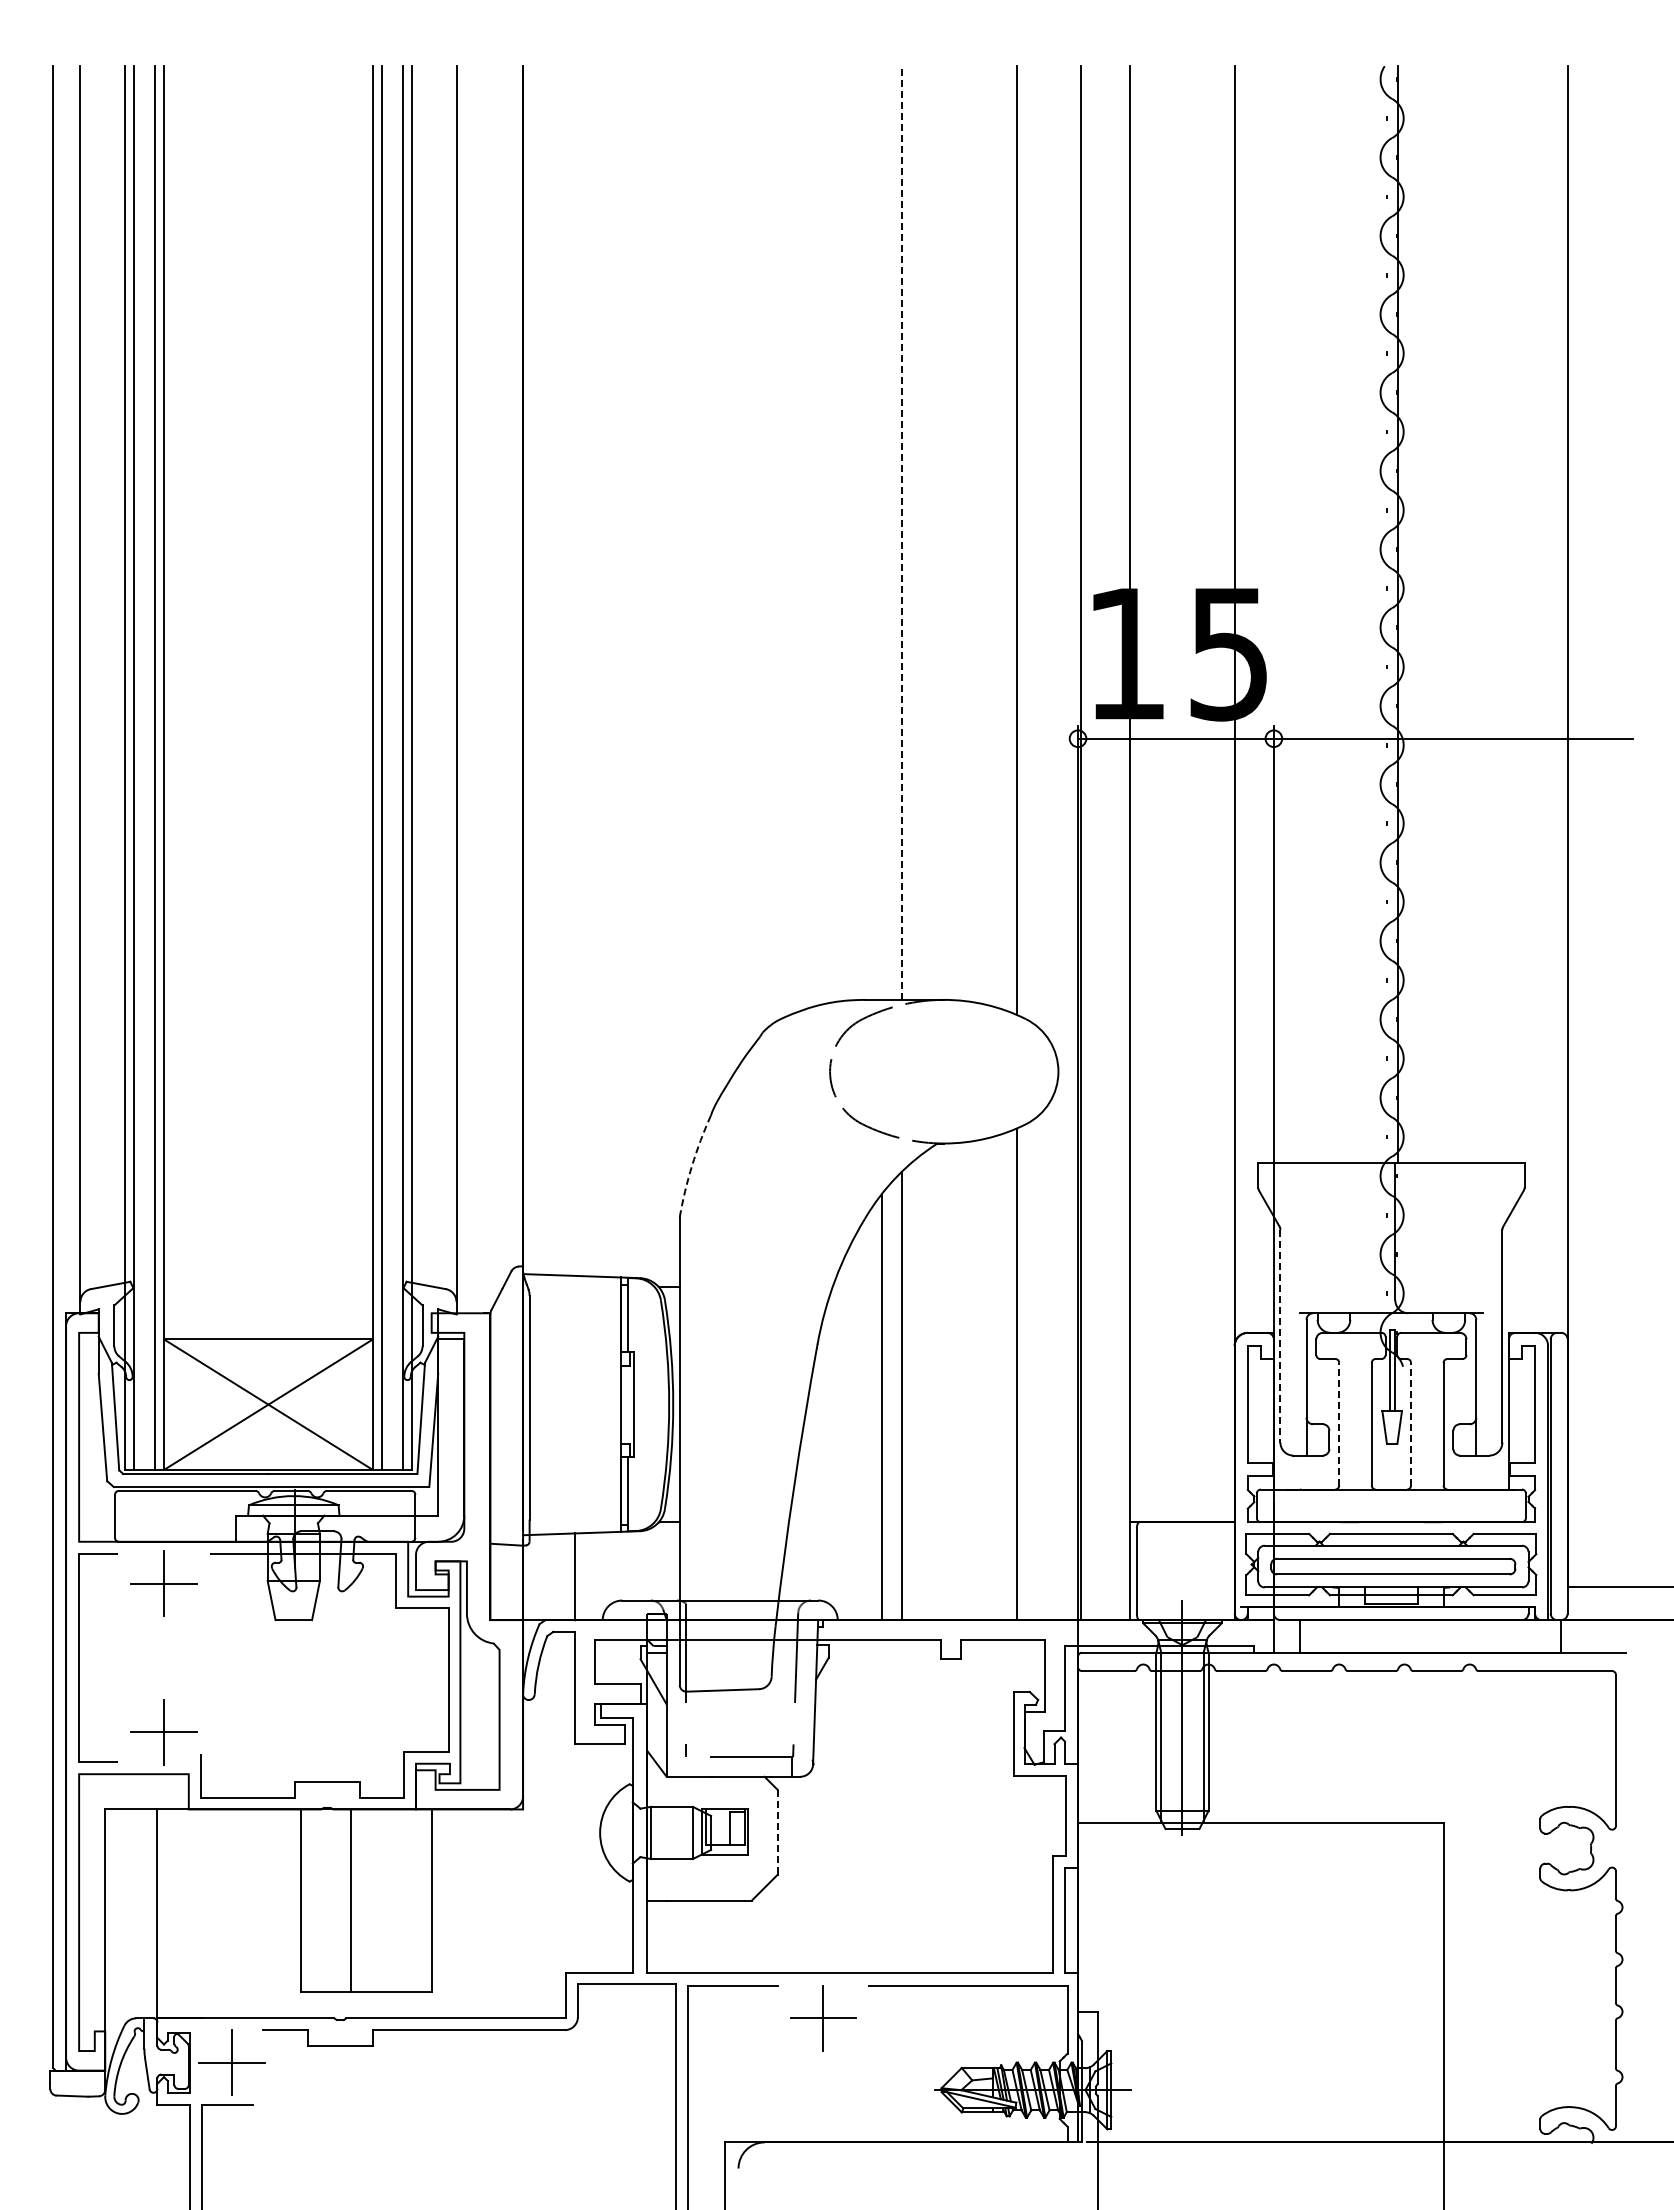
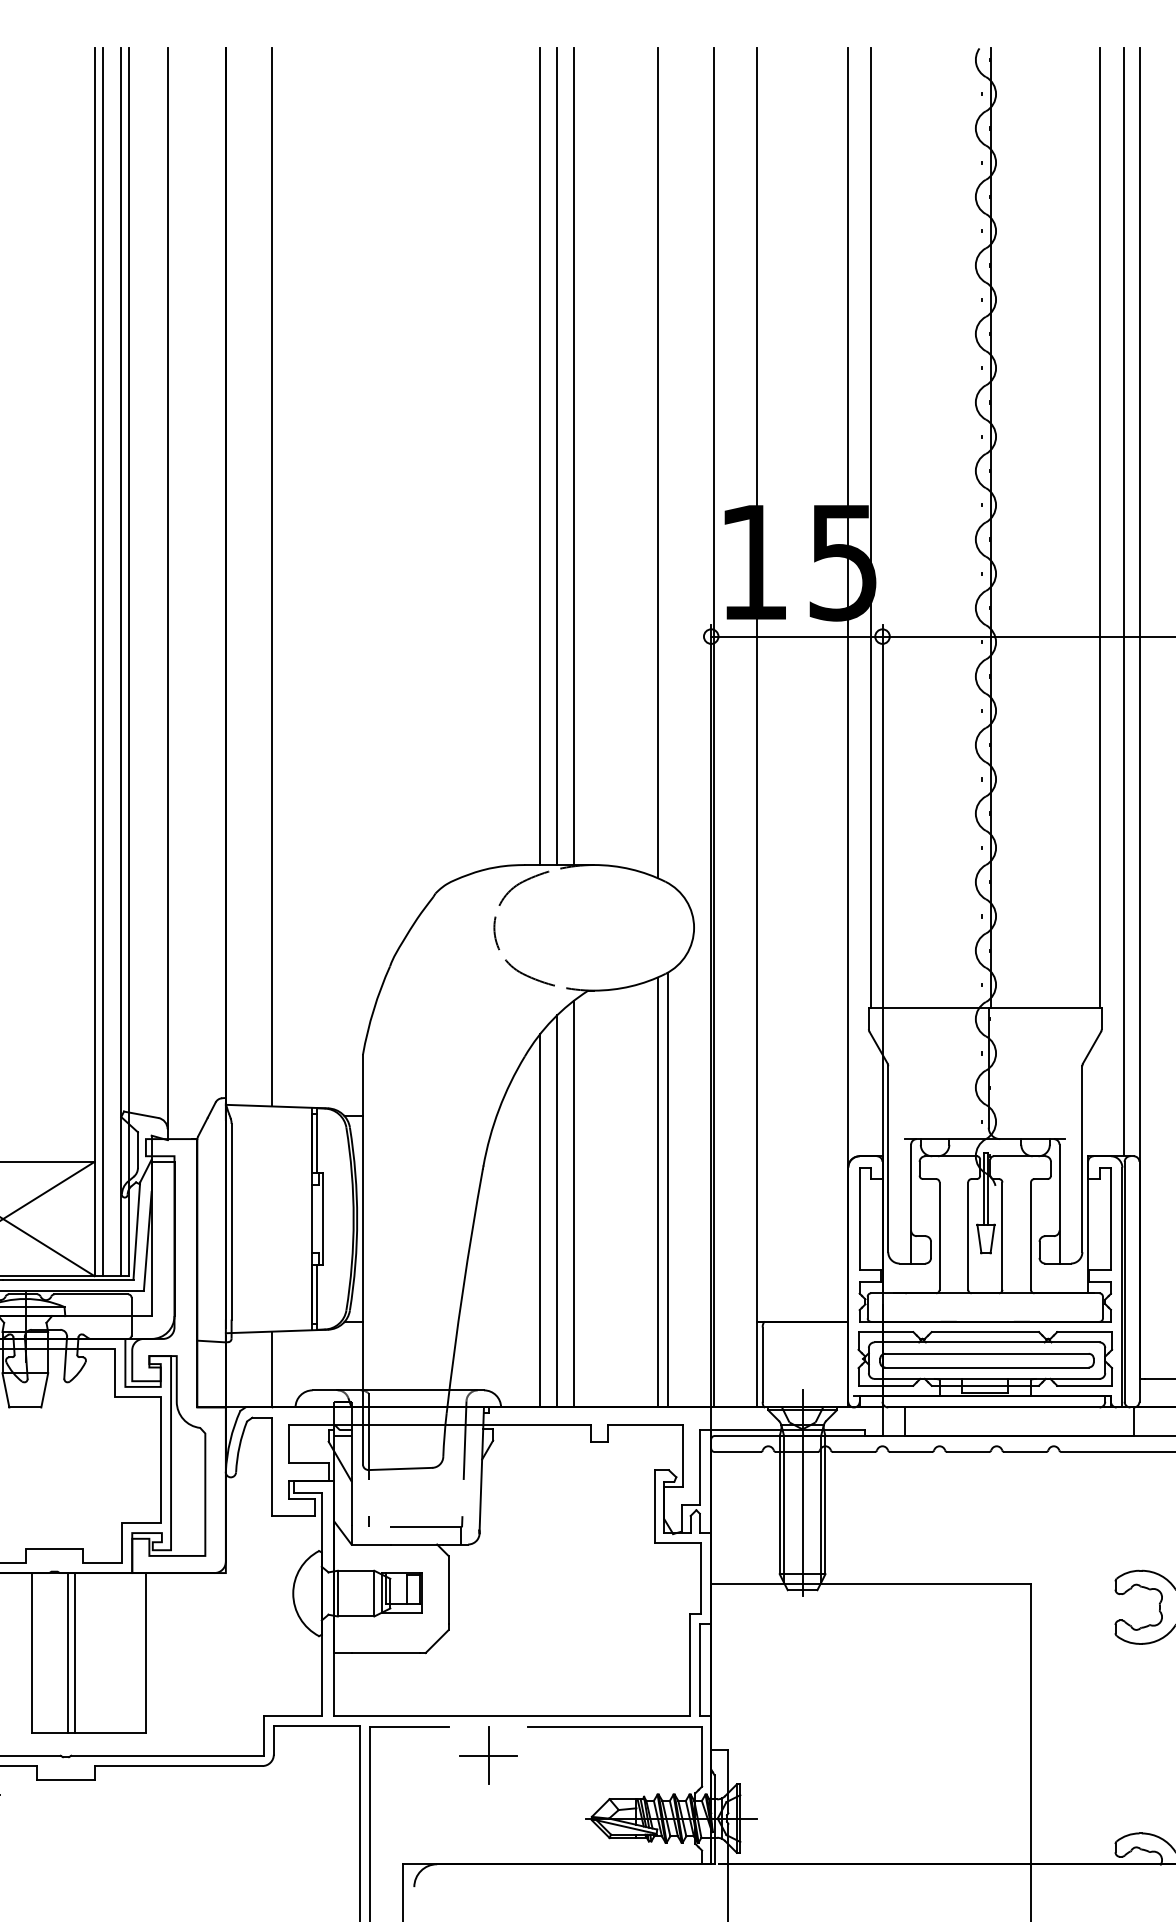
line: (882, 532) -> (540, 456), added
line: (921, 532) -> (574, 456), added
line: (901, 533) -> (556, 457), dashed -> solid
line: (1260, 614) -> (870, 527), added
line: (1521, 614) -> (1099, 527), added
line: (575, 670) -> (271, 576), added
line: (1549, 698) -> (1123, 601), added
arc: (692, 1165) -> (374, 1009), dashed -> solid
line: (1280, 1336) -> (888, 1159), dashed -> solid
line: (1028, 1371) -> (667, 1190), added
line: (921, 1387) -> (574, 1204), added
line: (1339, 1423) -> (939, 1235), dashed -> solid
line: (1410, 1423) -> (1002, 1235), dashed -> solid
line: (777, 1829) -> (448, 1590), dashed -> solid
line: (342, 1900) -> (67, 1652), added

